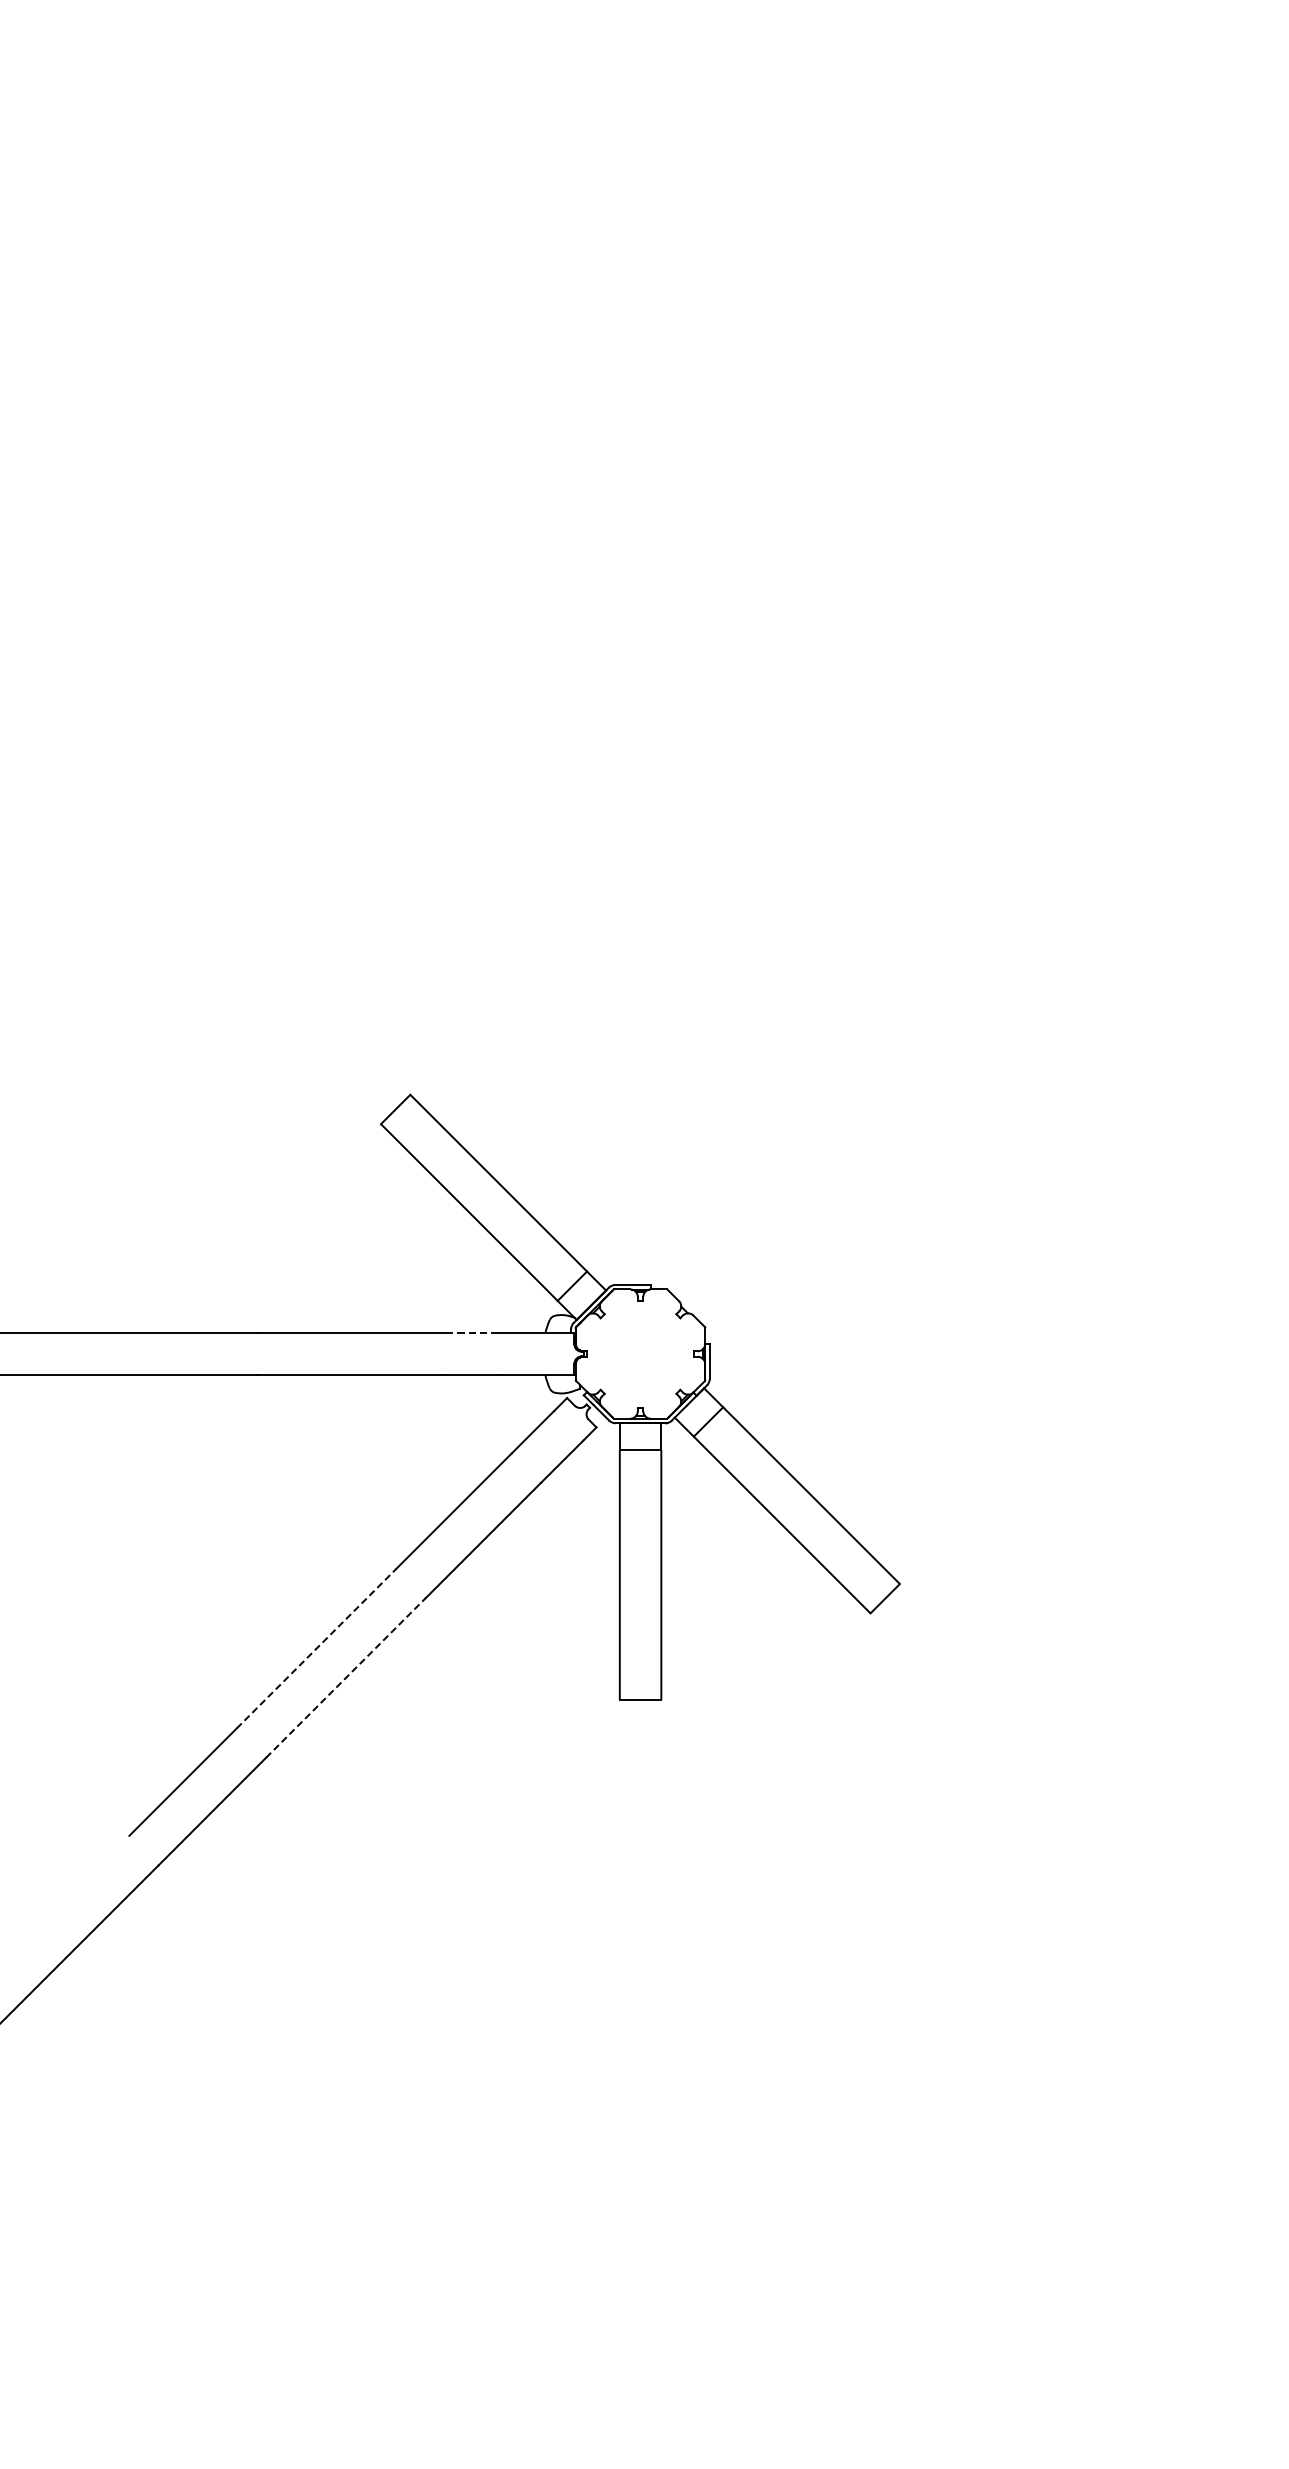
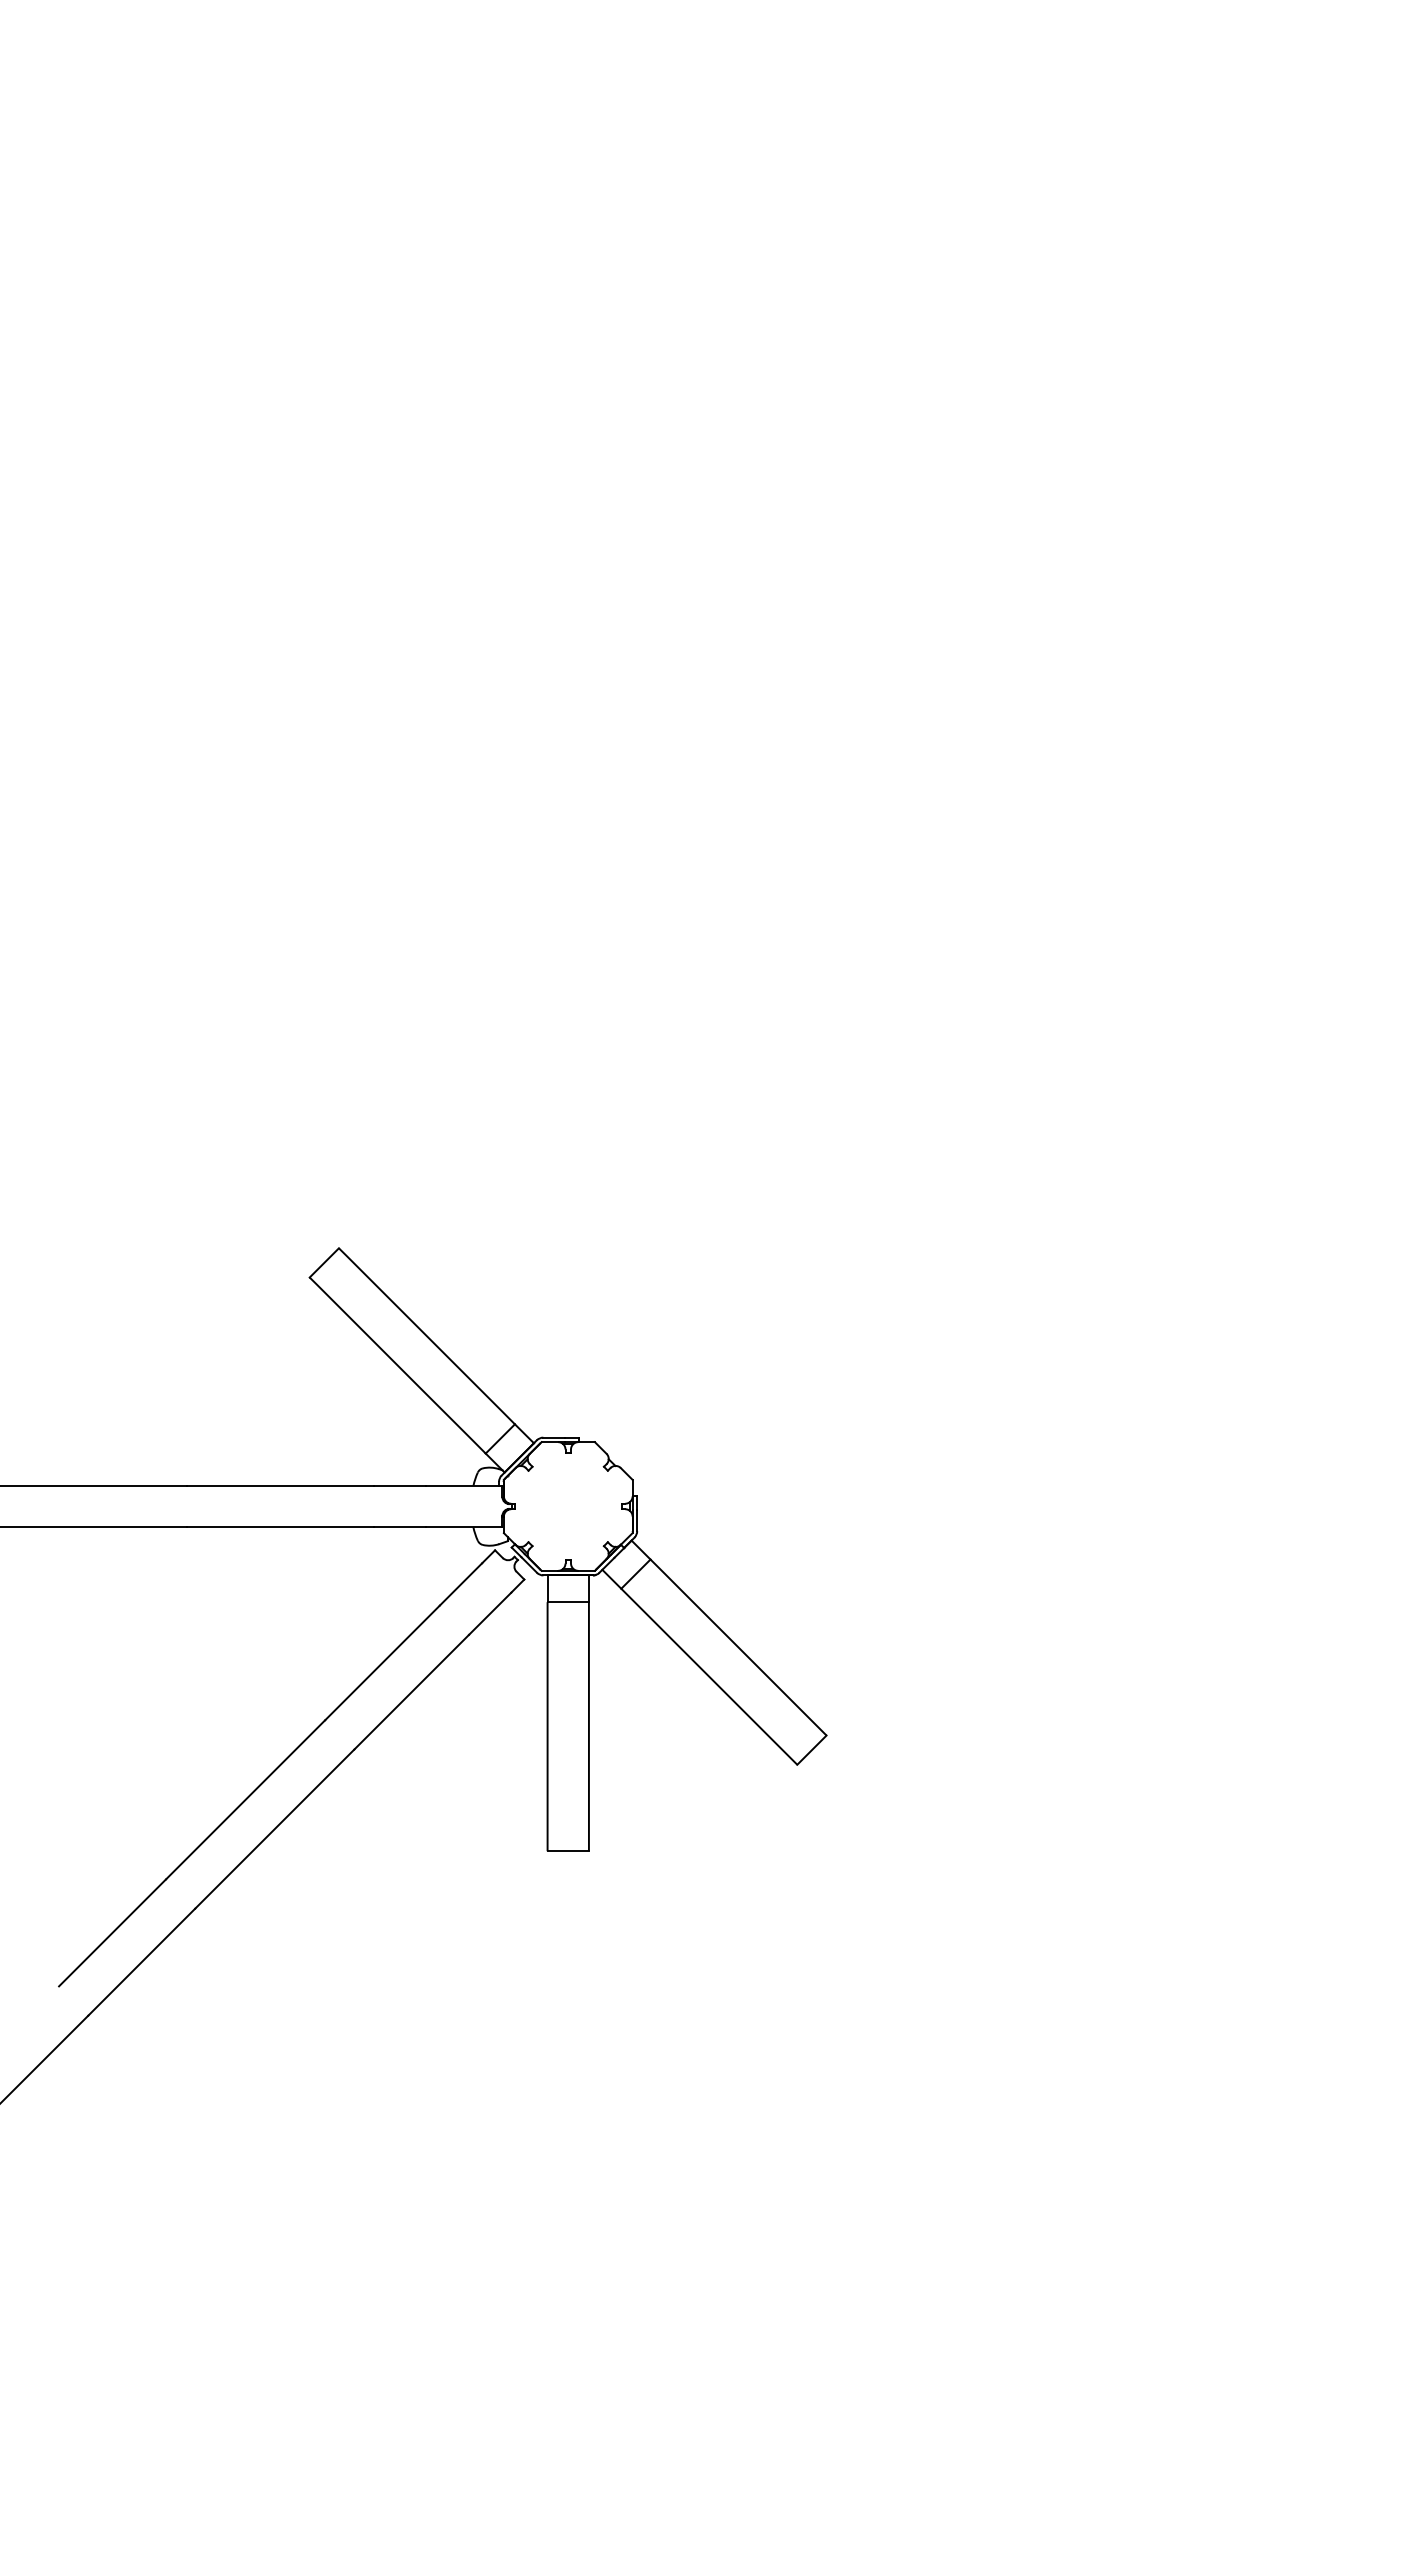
line: (471, 1332) -> (399, 1485), dashed -> solid
line: (316, 1648) -> (245, 1799), dashed -> solid
line: (345, 1678) -> (274, 1829), dashed -> solid

